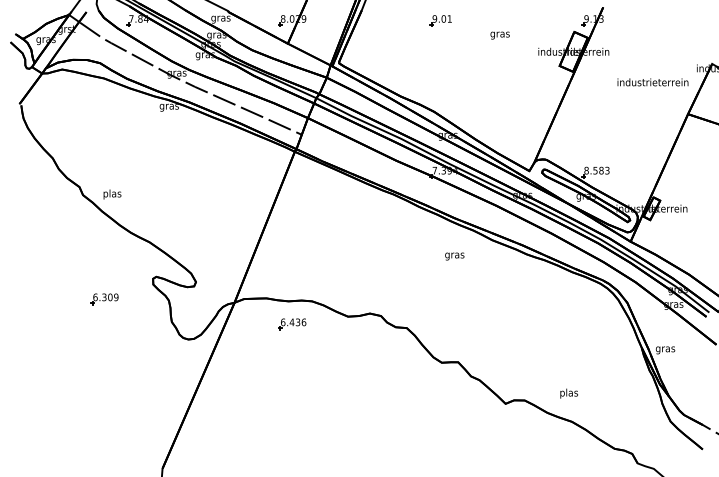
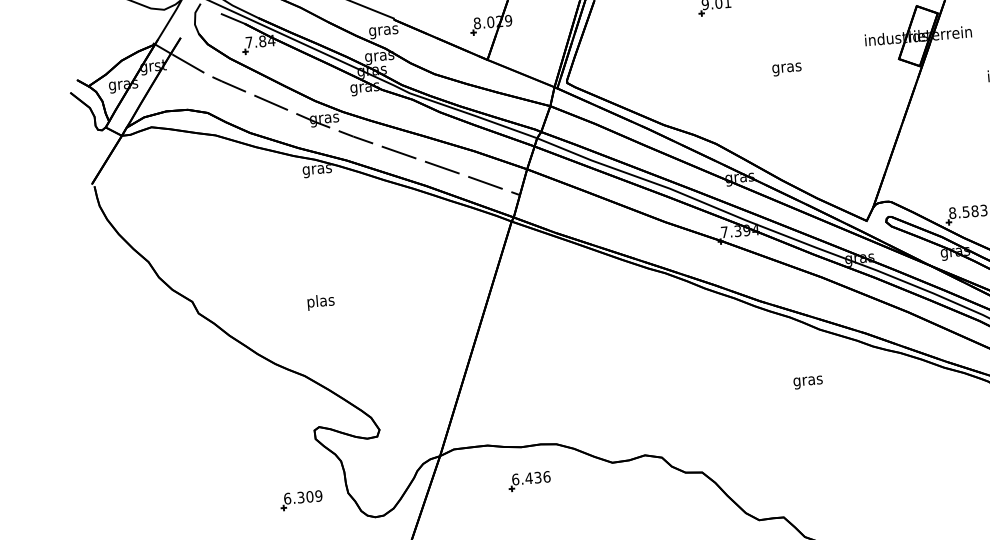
text: (499, 35) -> (786, 69), moved
text: (112, 194) -> (321, 302), moved
text: (454, 256) -> (807, 382), moved
part: (104, 299) -> (301, 500), moved

